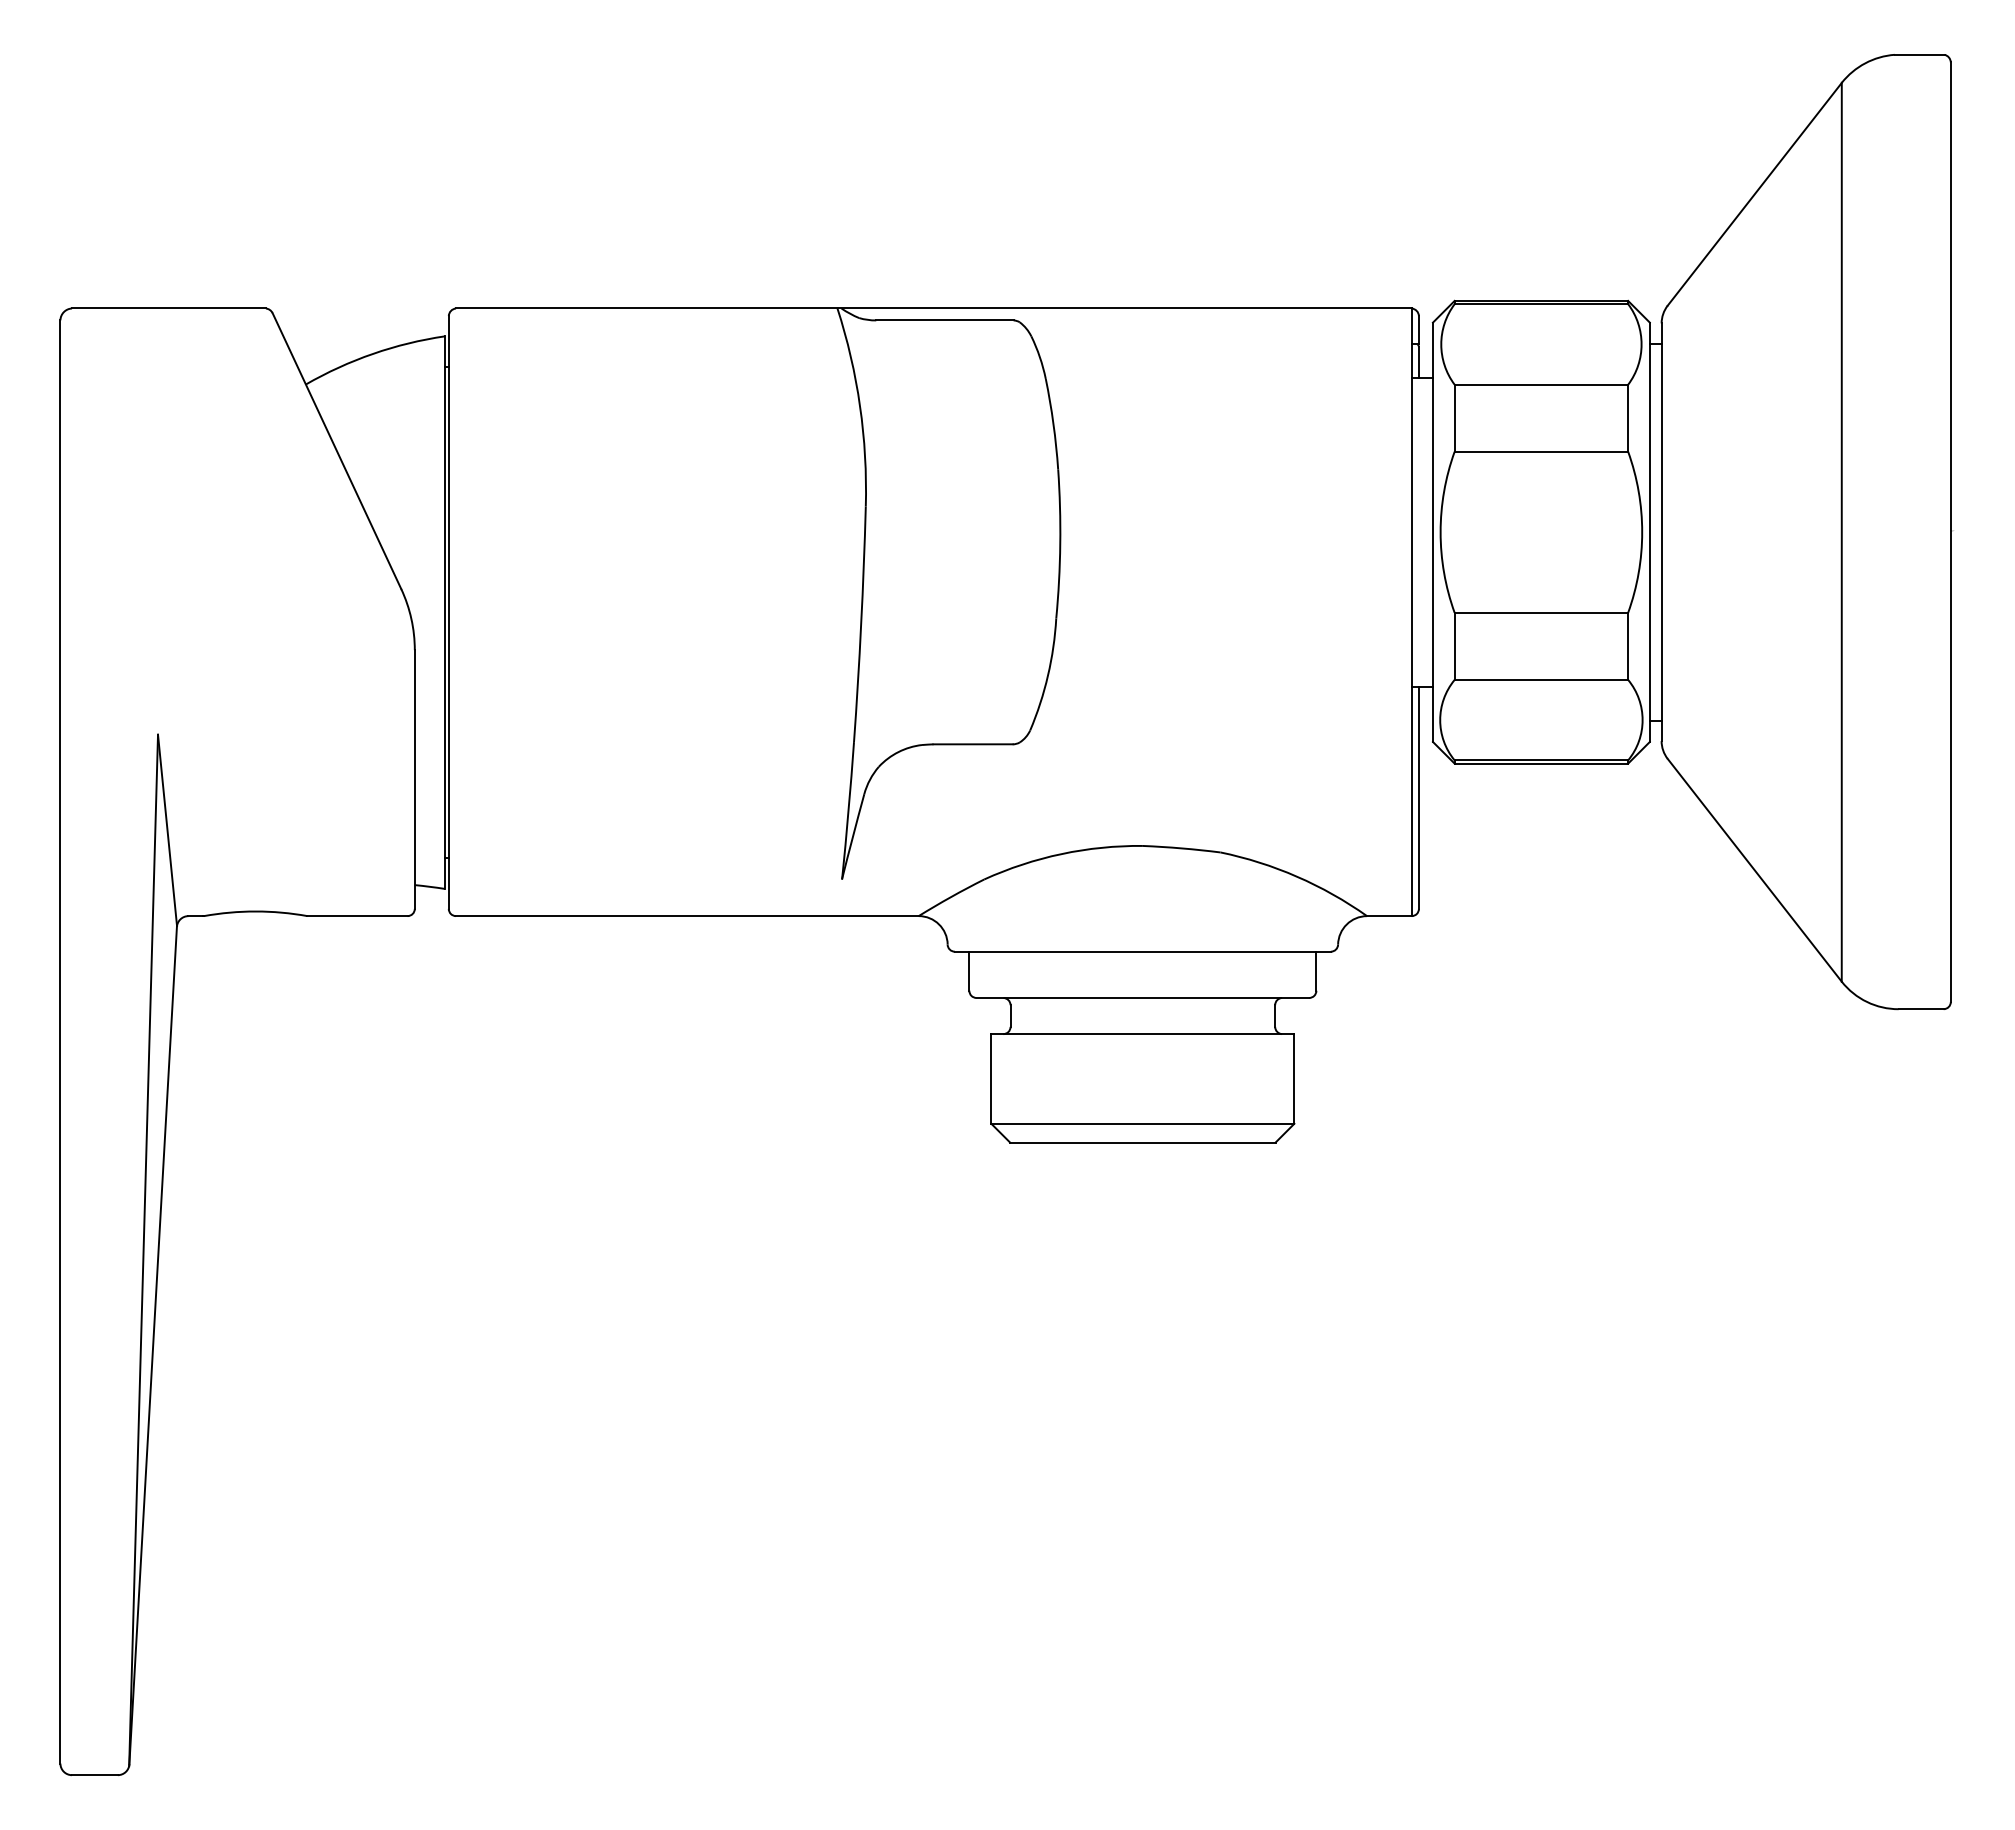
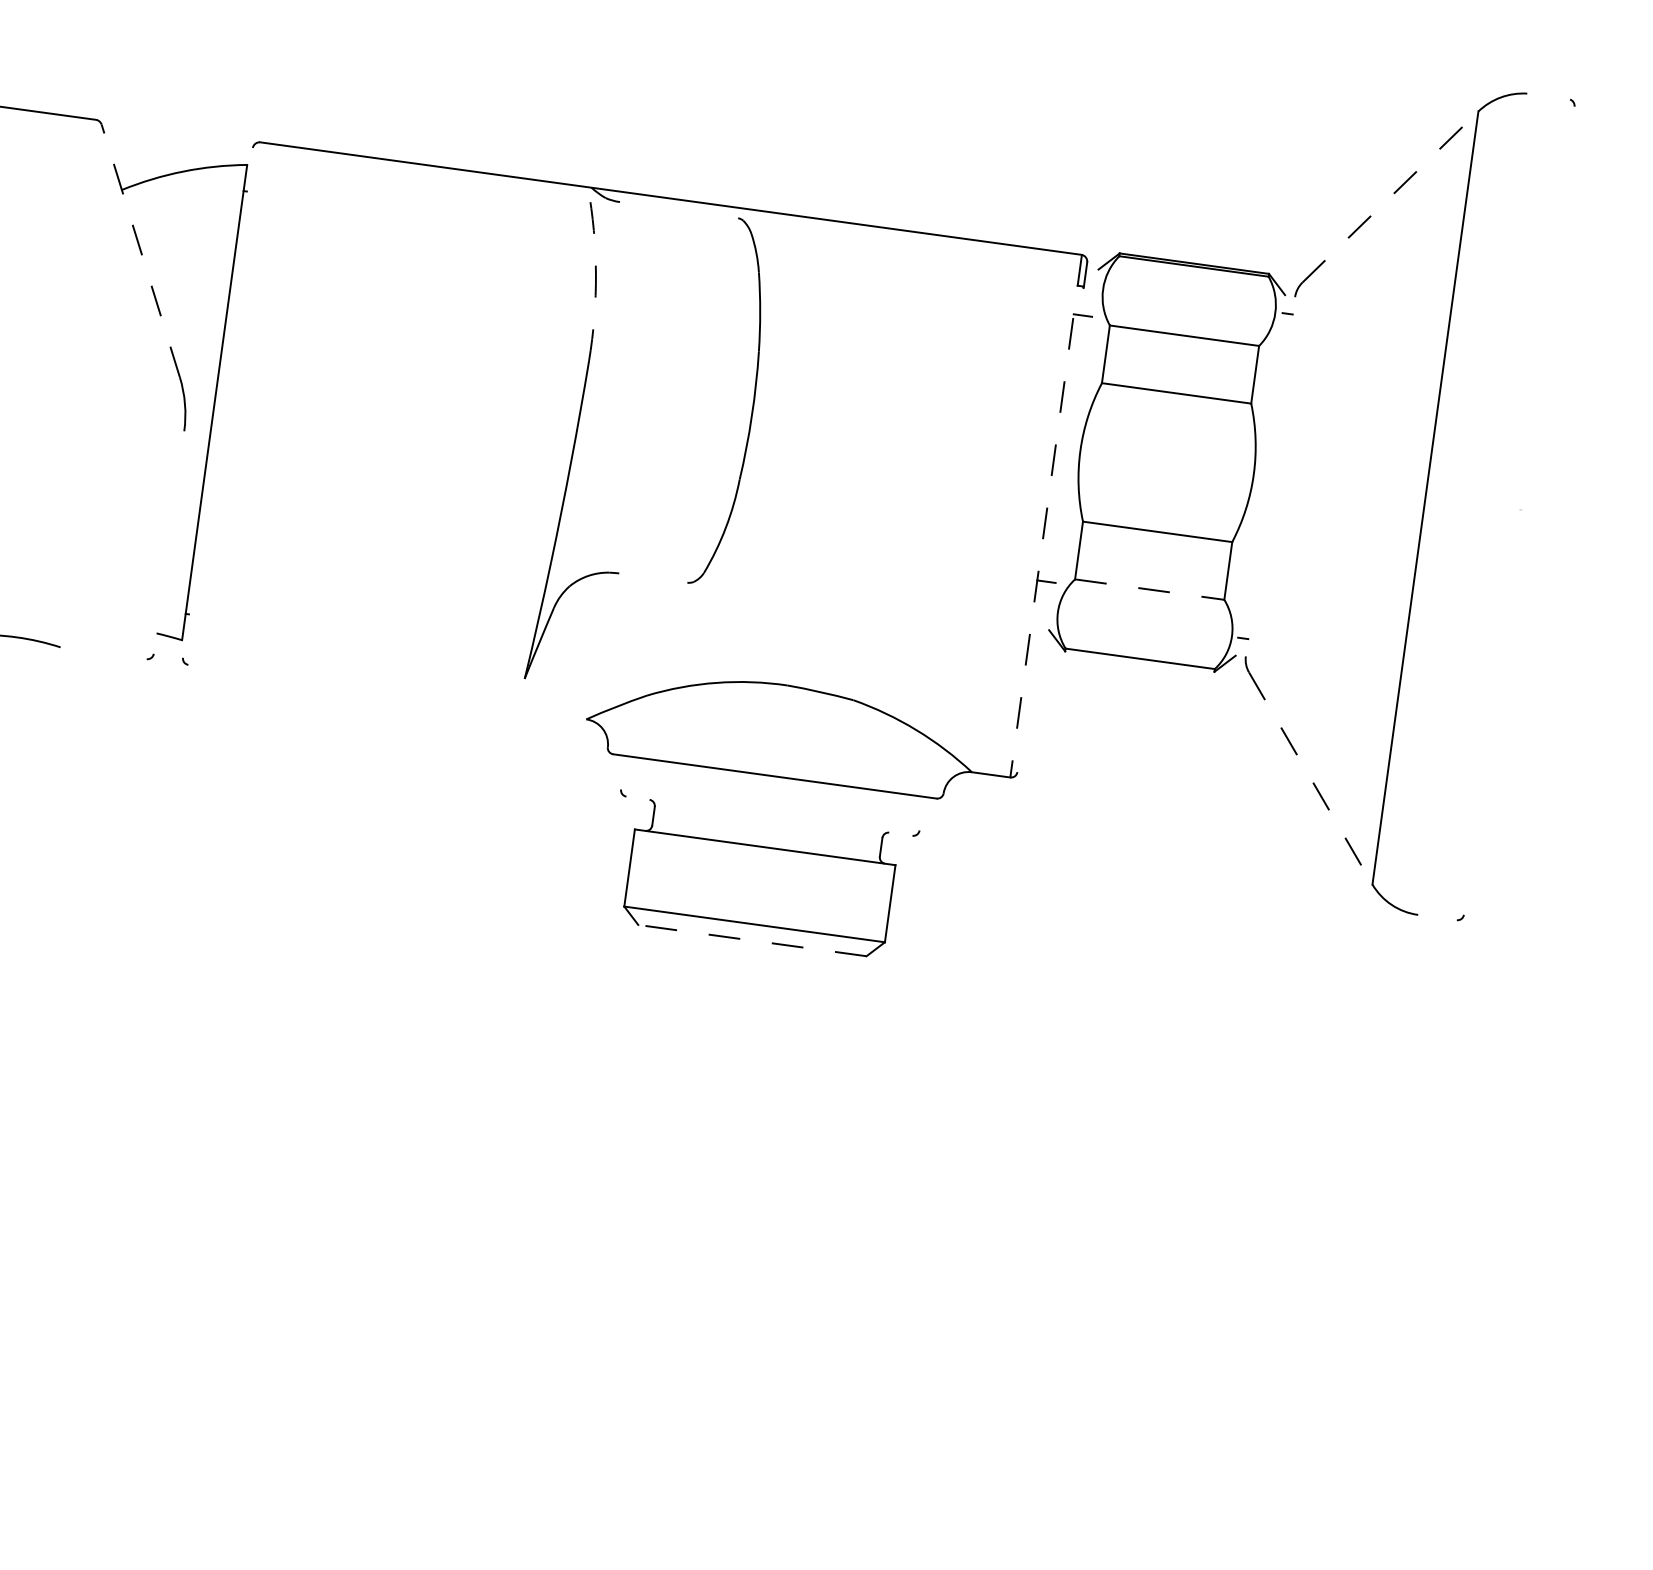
line: (1919, 54) -> (1548, 96), removed
line: (1755, 193) -> (1391, 196), solid -> dashed
line: (944, 320) -> (678, 210), removed
line: (1418, 362) -> (1081, 302), removed
arc: (860, 406) -> (596, 274), solid -> dashed
line: (336, 450) -> (140, 250), solid -> dashed
line: (1432, 531) -> (1073, 449), removed
line: (1649, 531) -> (1260, 474), removed
line: (1950, 531) -> (1519, 510), removed
line: (1661, 532) -> (1270, 476), removed
line: (448, 612) -> (217, 402), removed
line: (1411, 612) -> (1045, 516), solid -> dashed
line: (1541, 679) -> (1149, 589), solid -> dashed
line: (972, 744) -> (652, 578), removed
line: (1541, 763) -> (1139, 661), removed
line: (414, 779) -> (168, 542), removed
line: (1418, 797) -> (1030, 676), removed
line: (1755, 870) -> (1311, 778), solid -> dashed
line: (357, 916) -> (103, 653), removed
line: (687, 916) -> (387, 692), removed
line: (969, 970) -> (623, 772), removed
line: (1316, 970) -> (922, 813), removed
line: (1142, 997) -> (769, 815), removed
line: (1920, 1009) -> (1436, 917), removed
line: (1142, 1142) -> (752, 940), solid -> dashed

